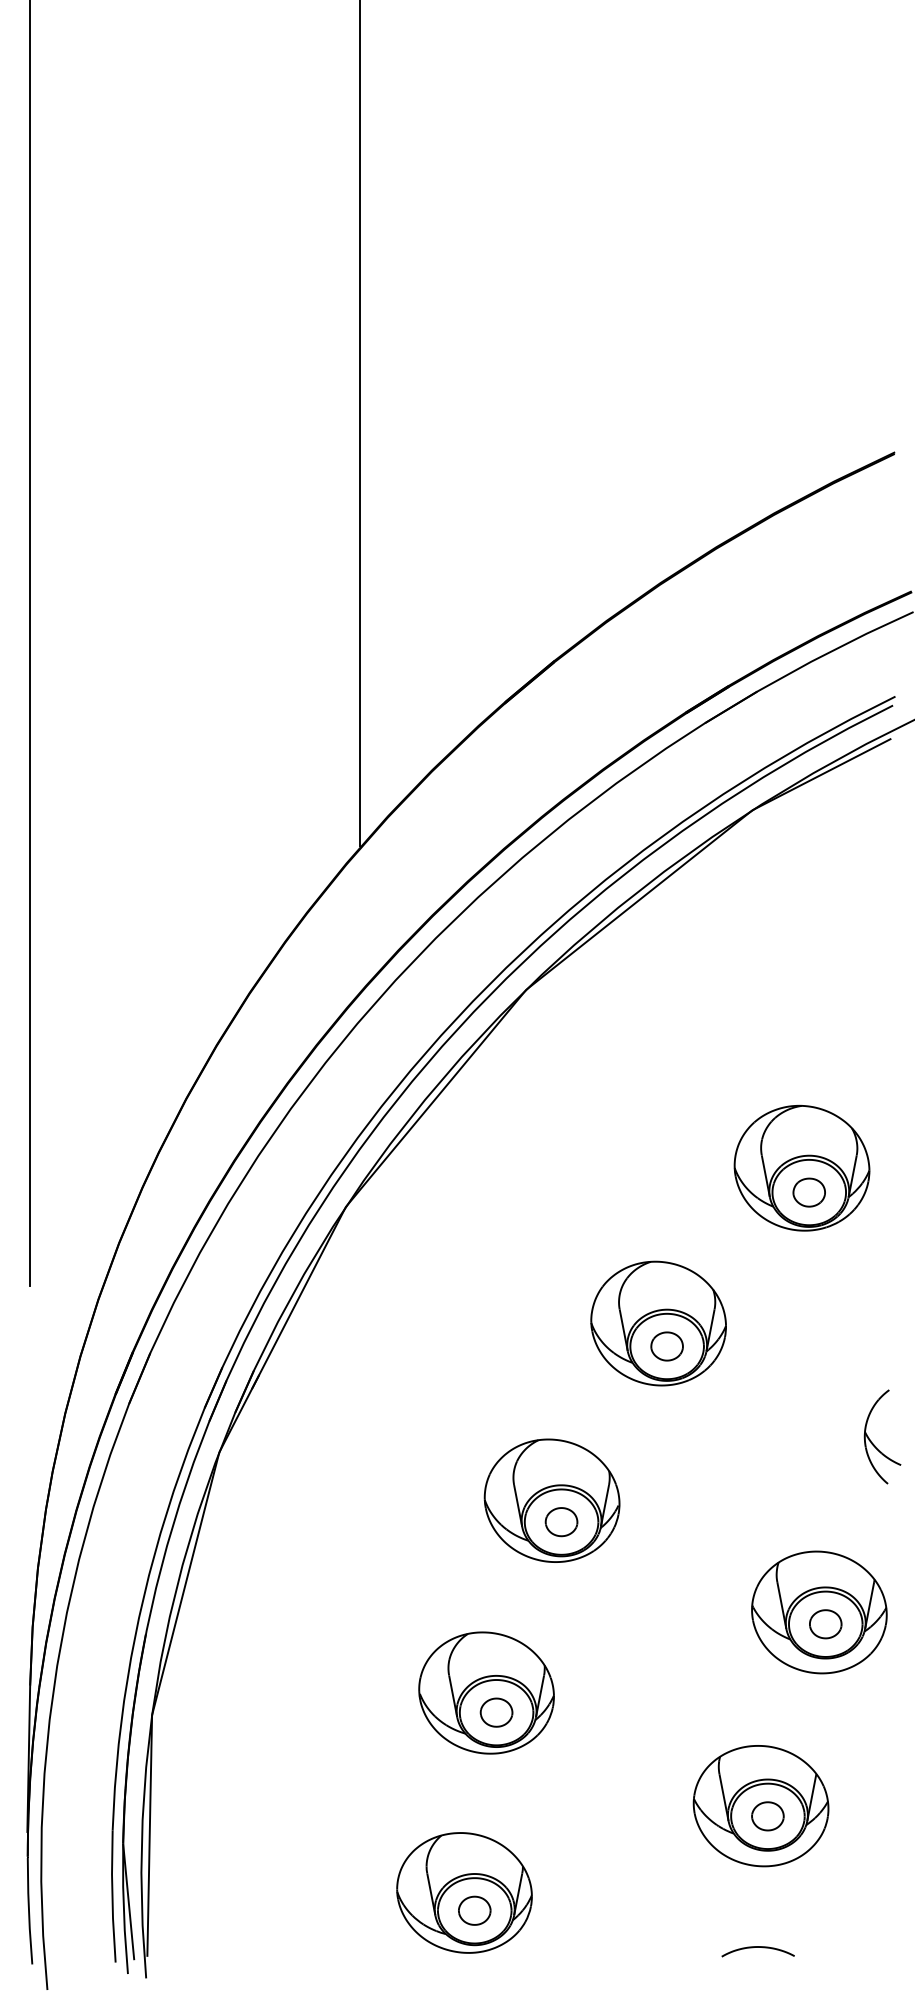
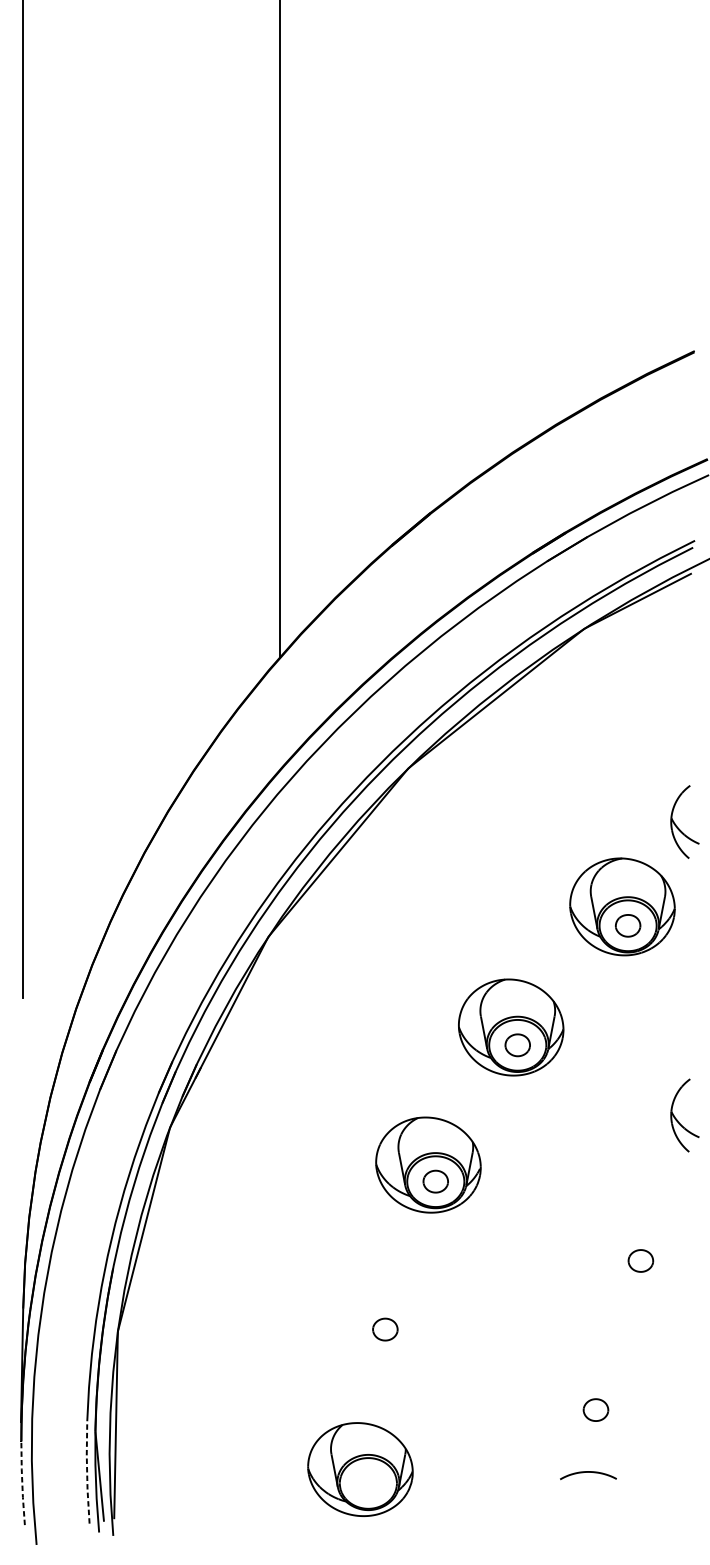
part: (874, 1066) -> (678, 827), added
part: (819, 1612) -> (636, 1251), removed
part: (486, 1692) -> (377, 1313), removed
part: (760, 1806) -> (590, 1402), removed
line: (112, 1897) -> (87, 1473), solid -> dashed
part: (474, 1910) -> (368, 1483), removed
line: (29, 1911) -> (22, 1483), solid -> dashed
curve: (757, 1947) -> (587, 1472), moved

